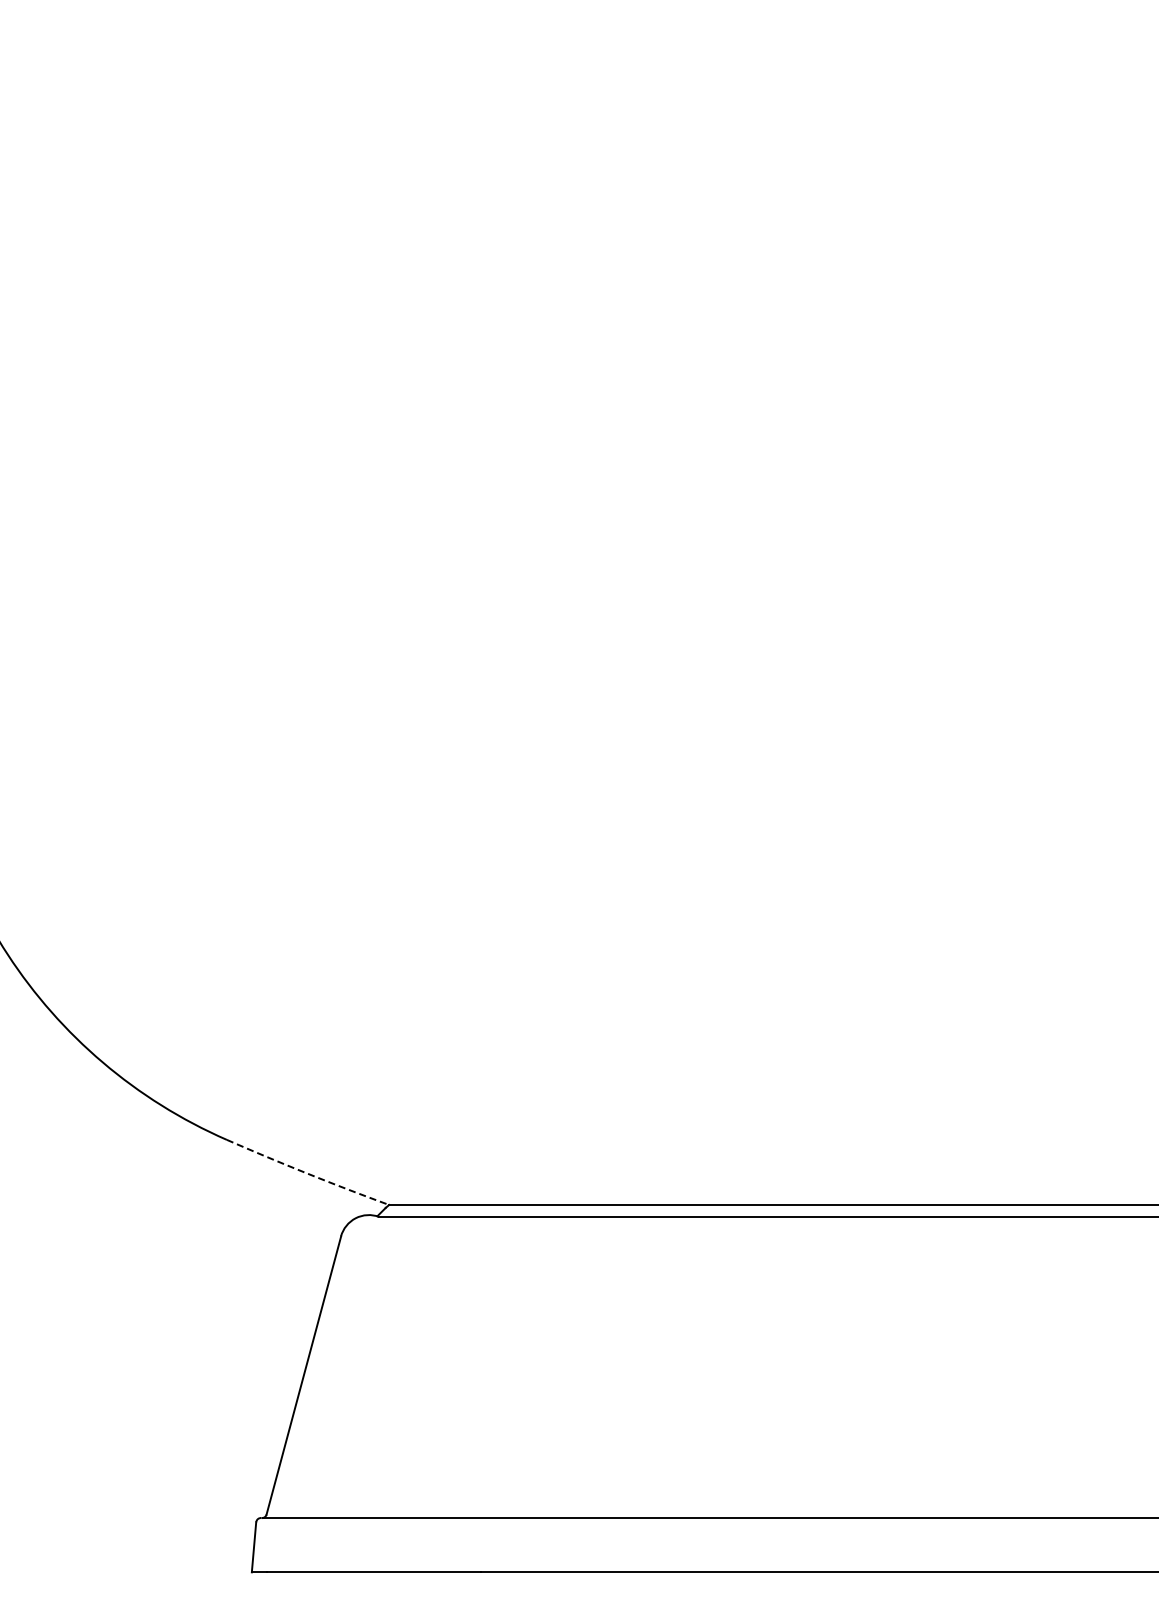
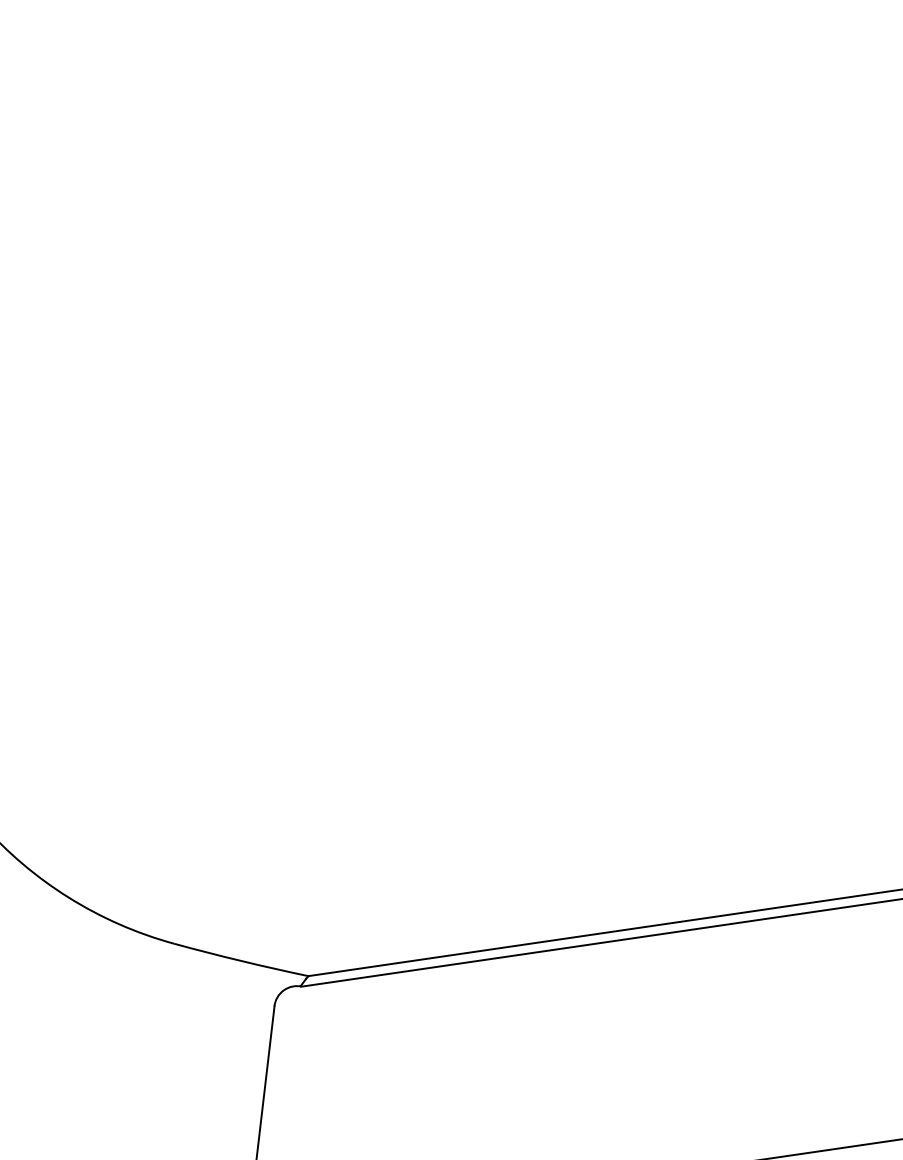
arc: (307, 1173) -> (241, 960), dashed -> solid

